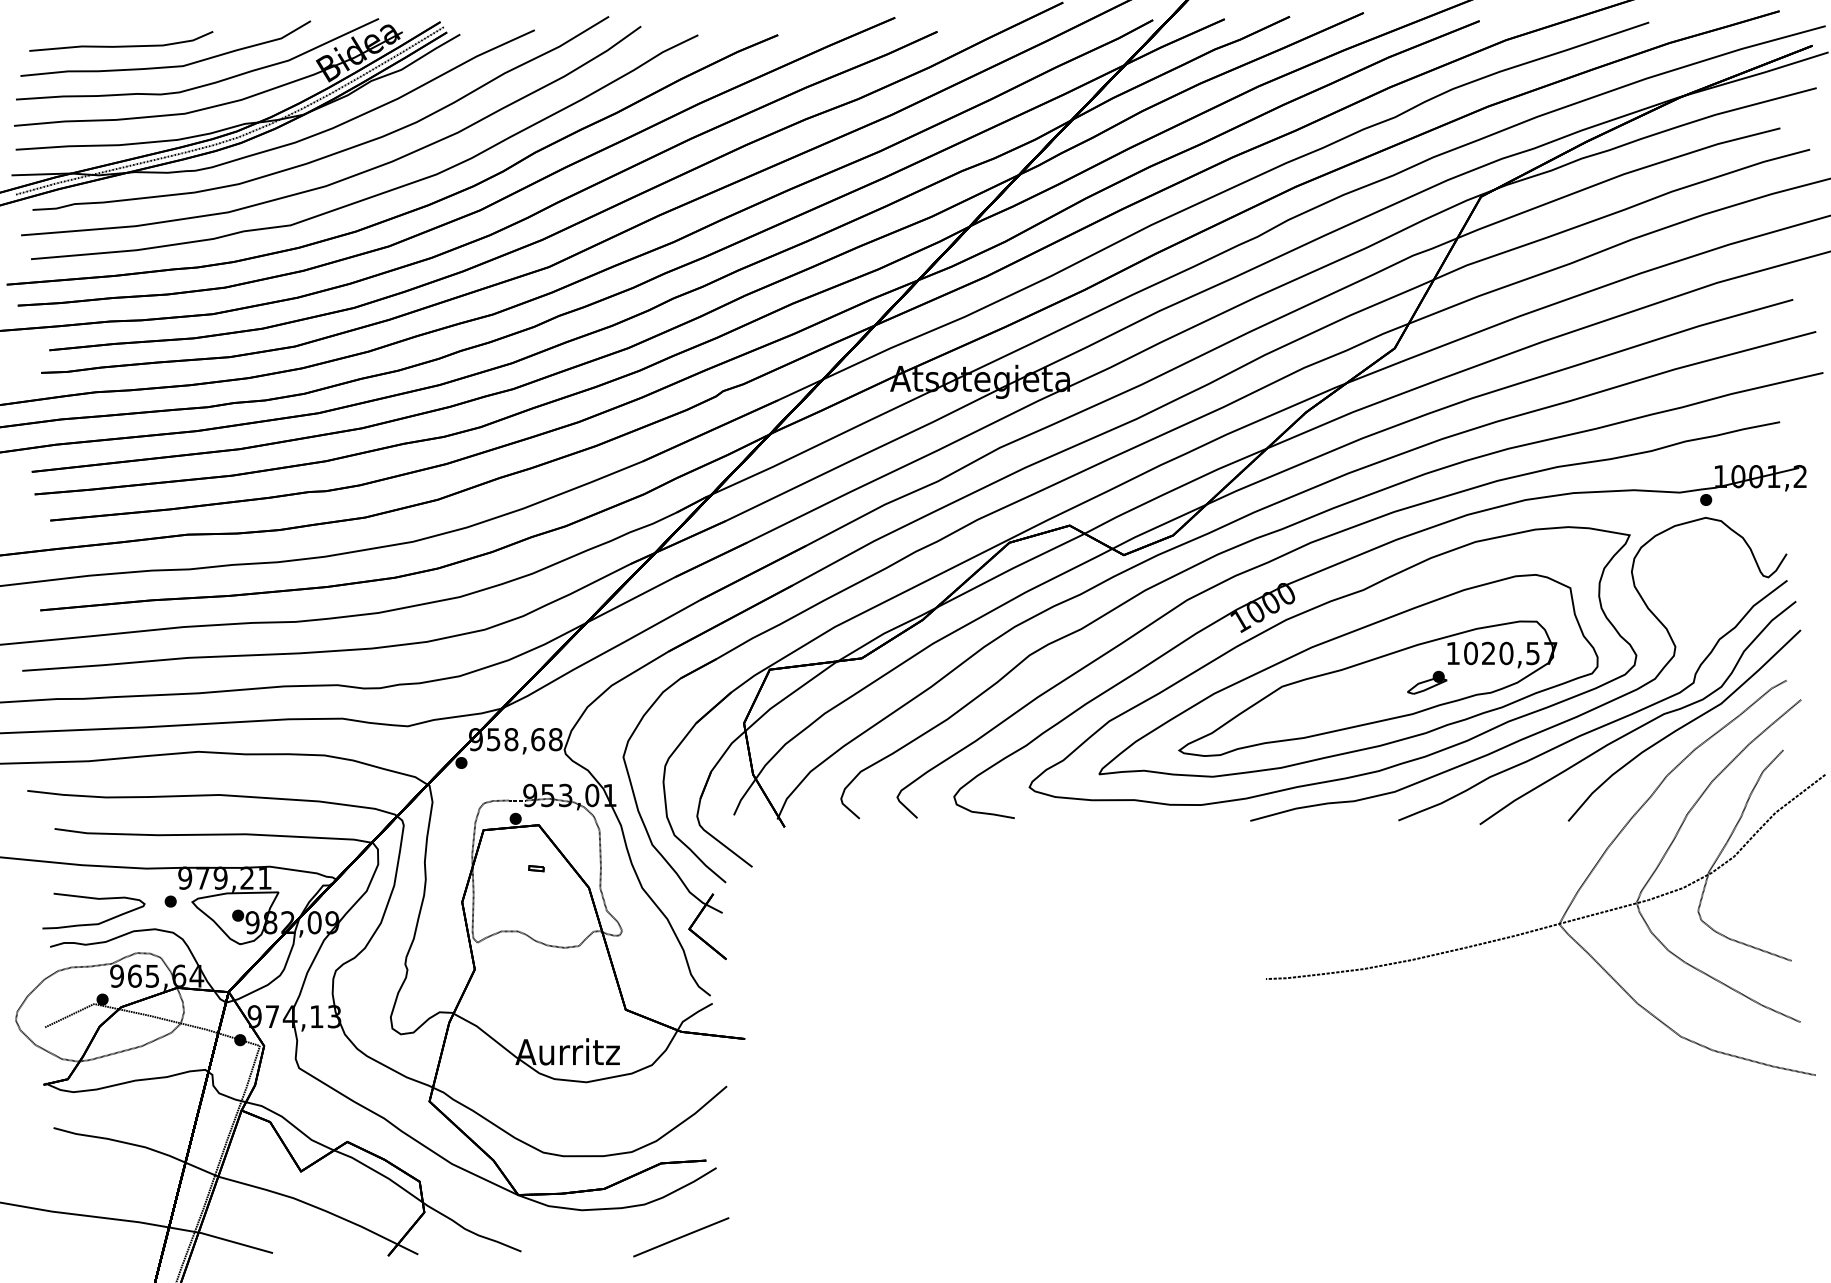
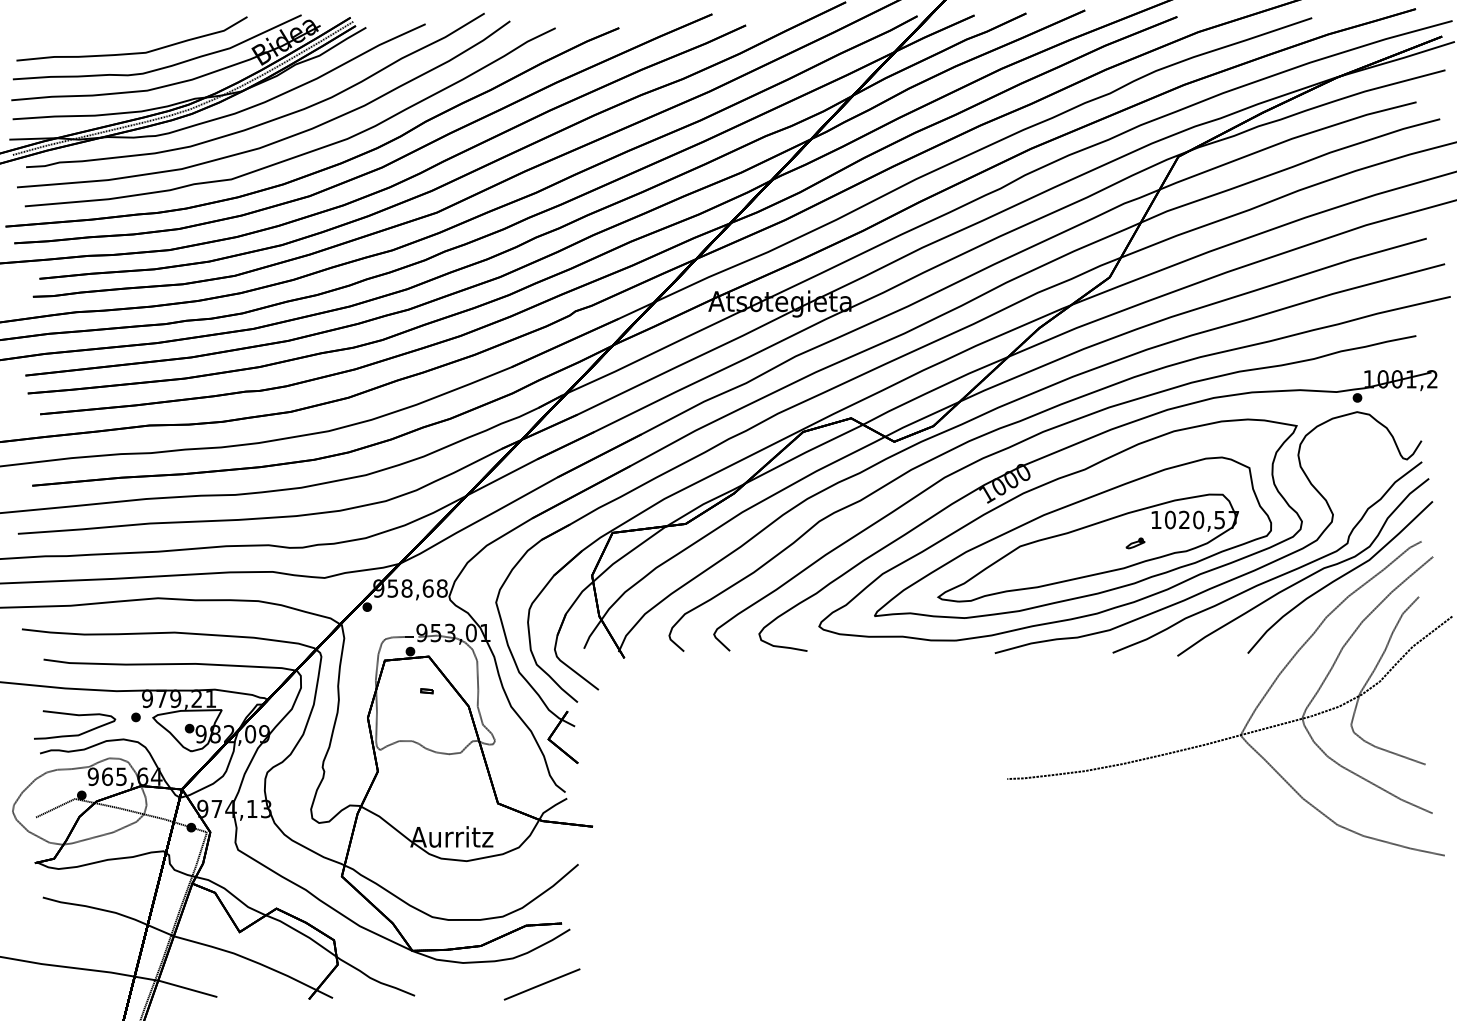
curve: (121, 45) -> (96, 36), removed
part: (1427, 681) -> (1135, 542), size x0.6

